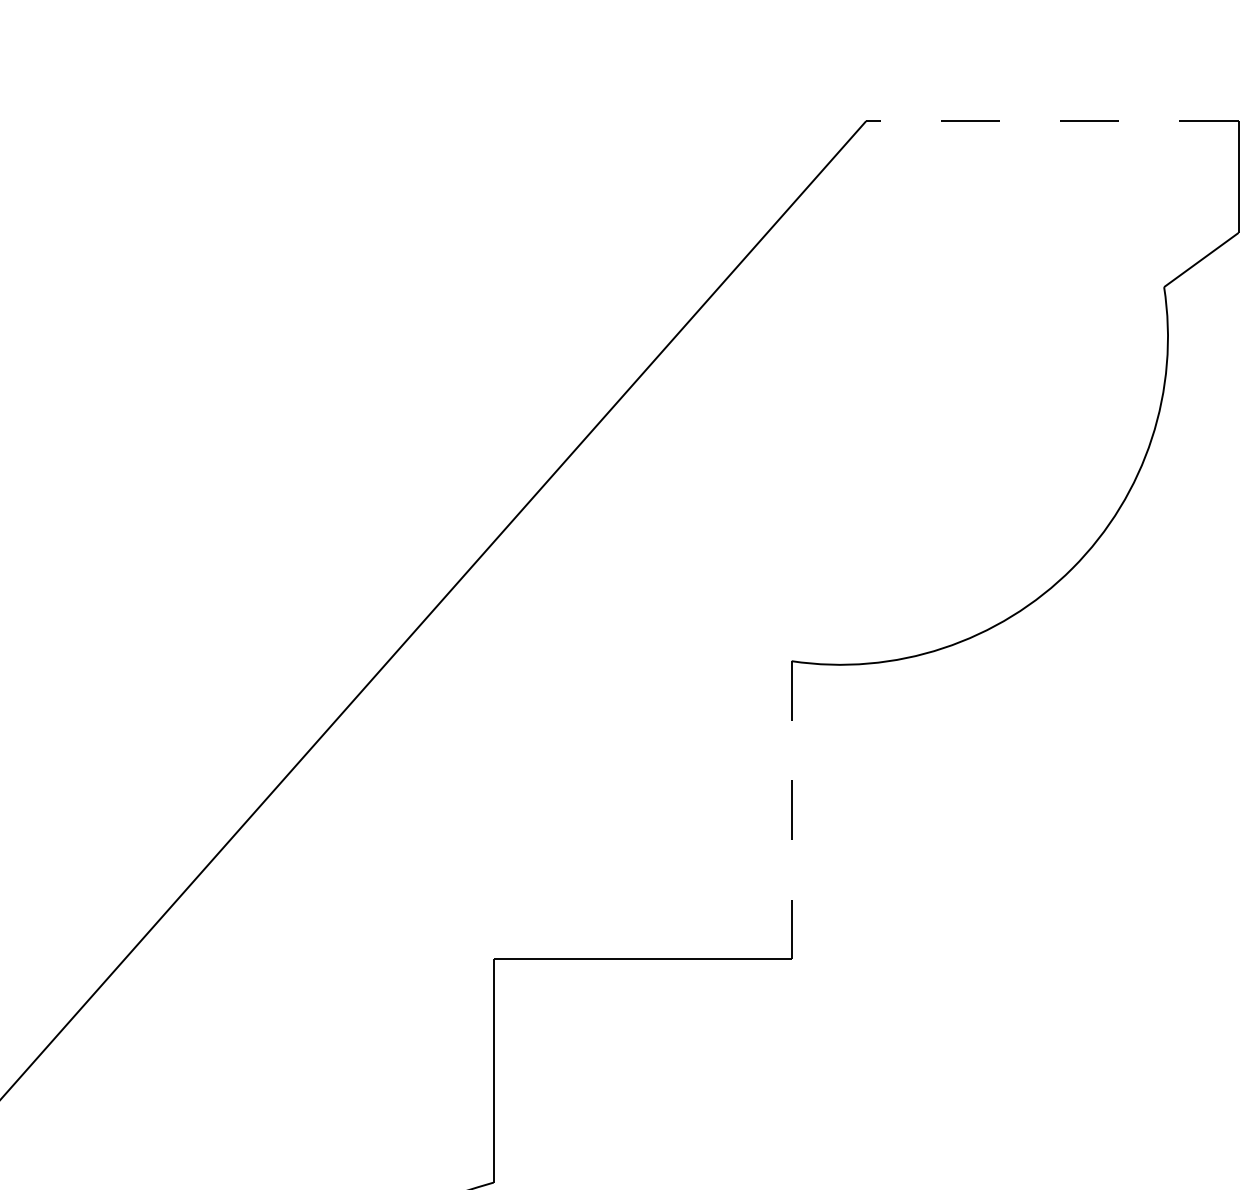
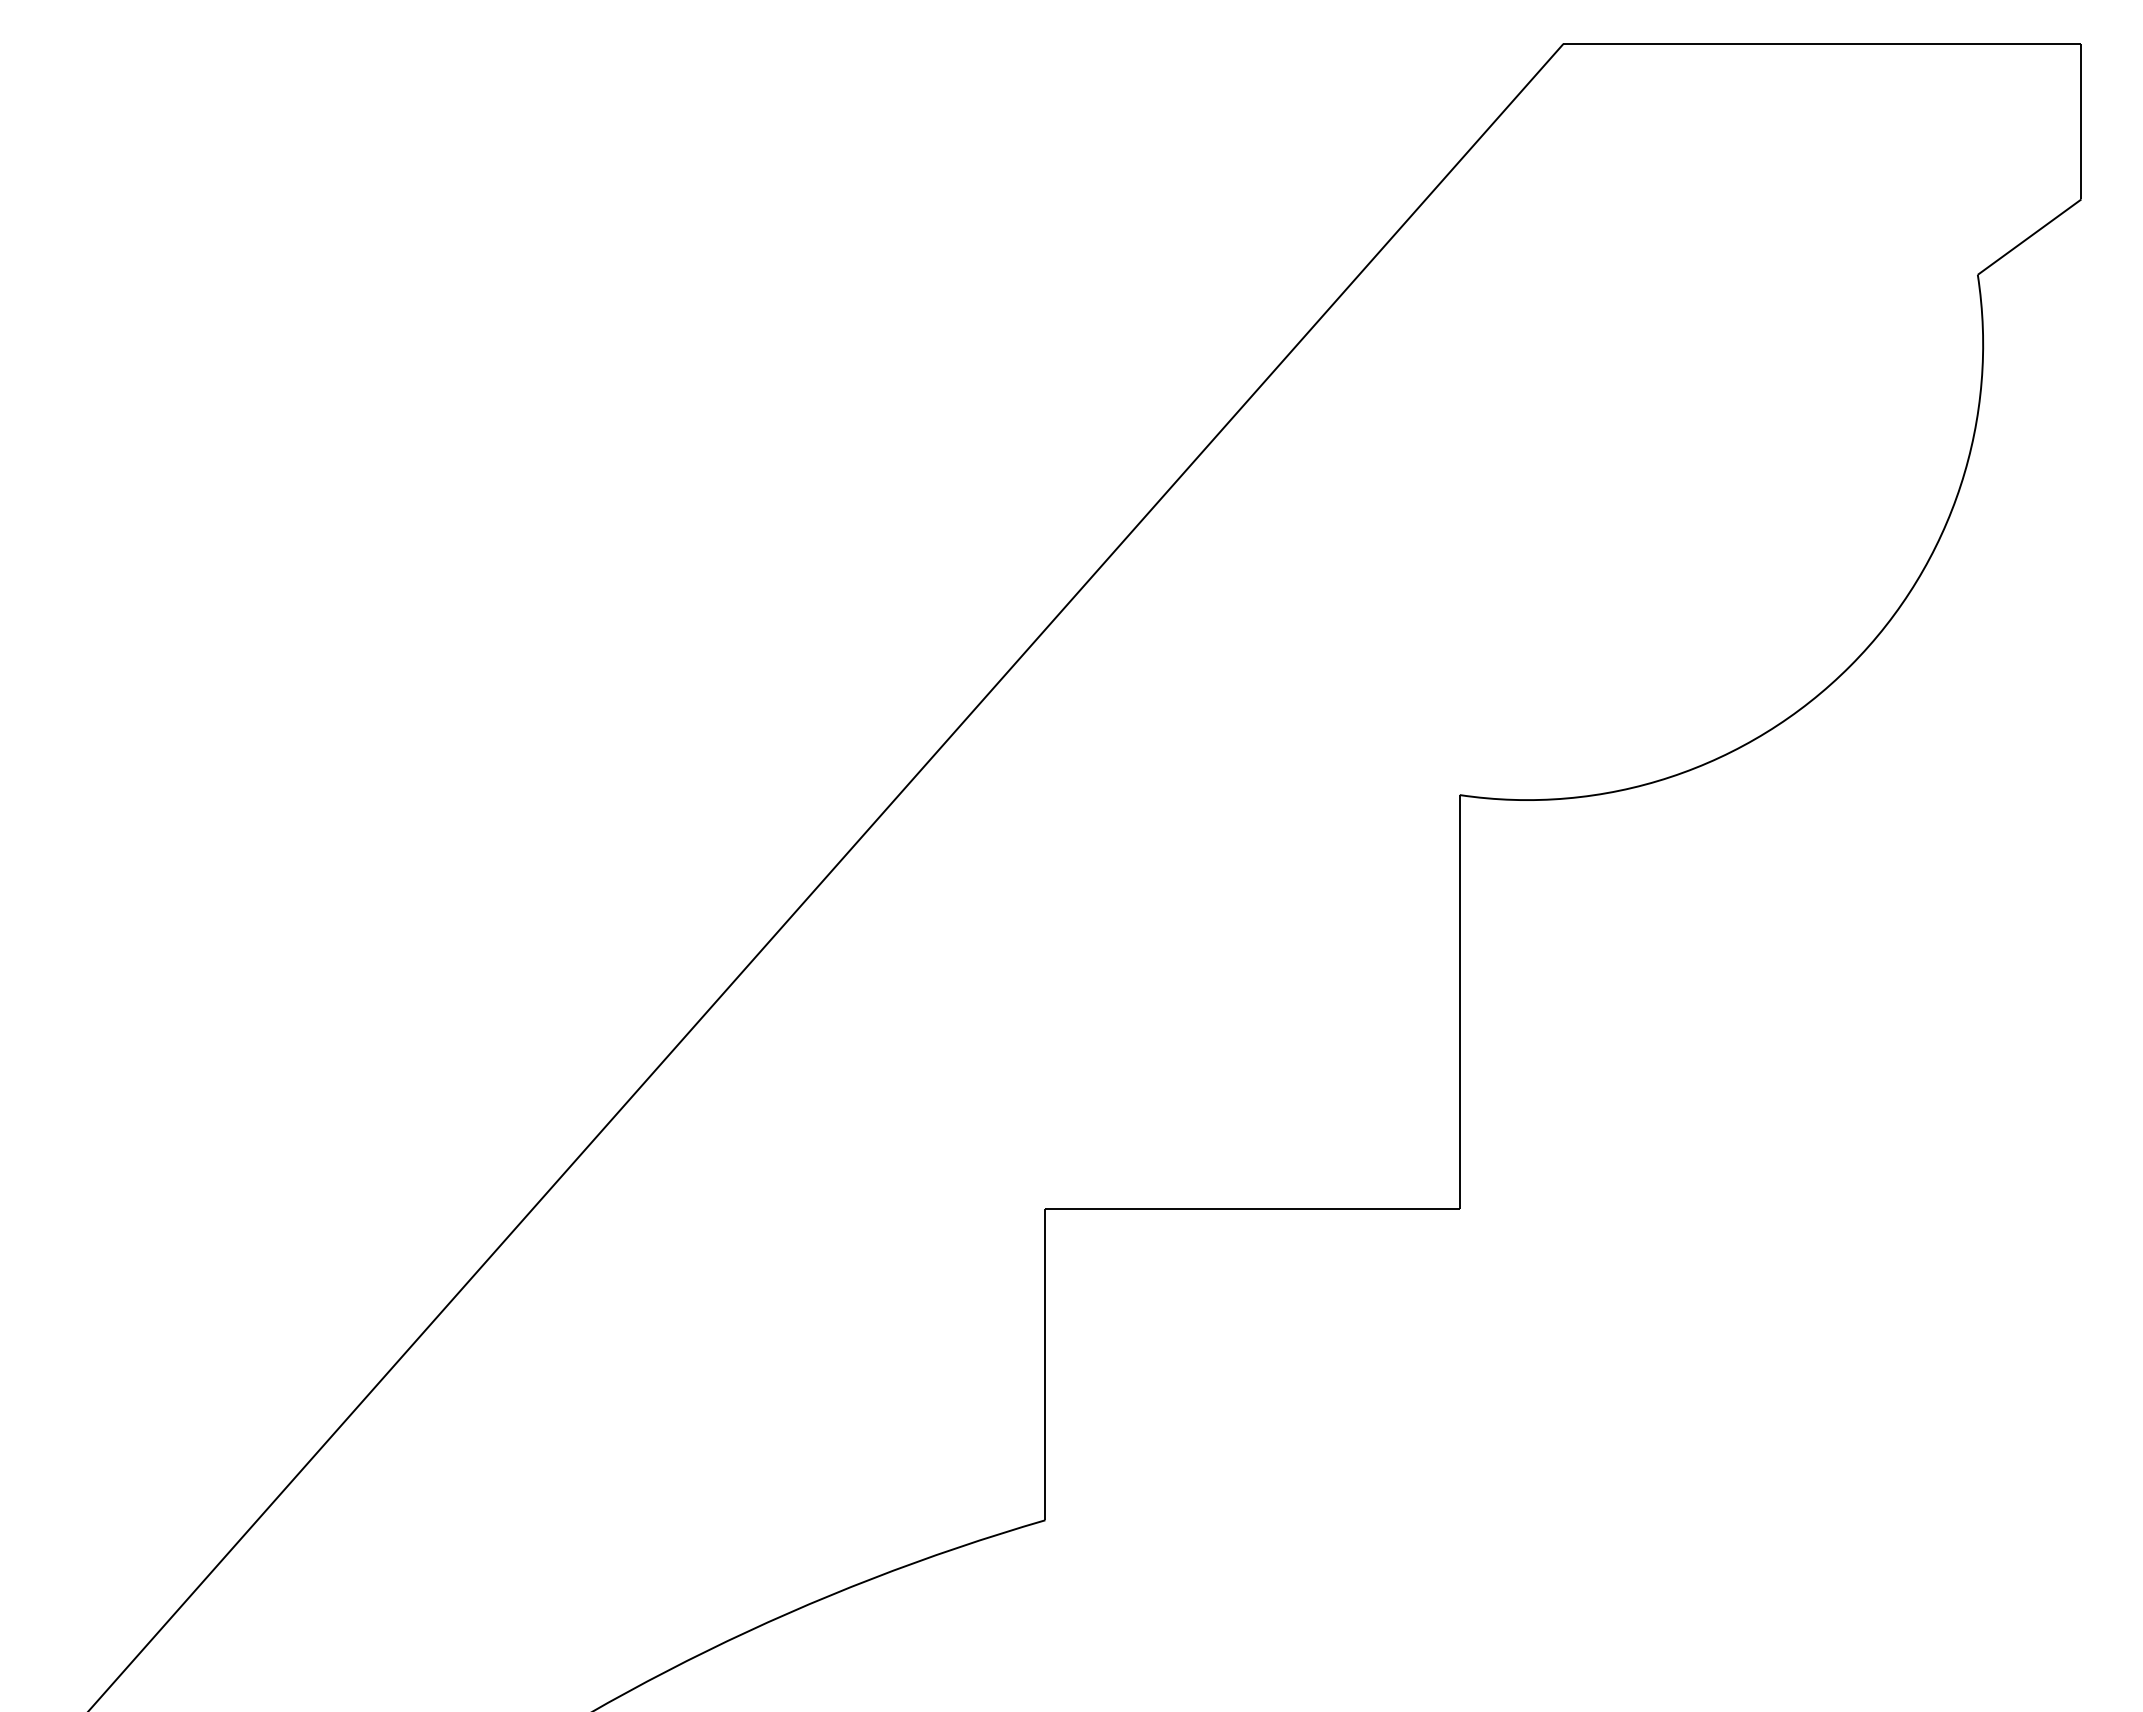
line: (1052, 121) -> (1822, 44), dashed -> solid
line: (791, 809) -> (1459, 1001), dashed -> solid

